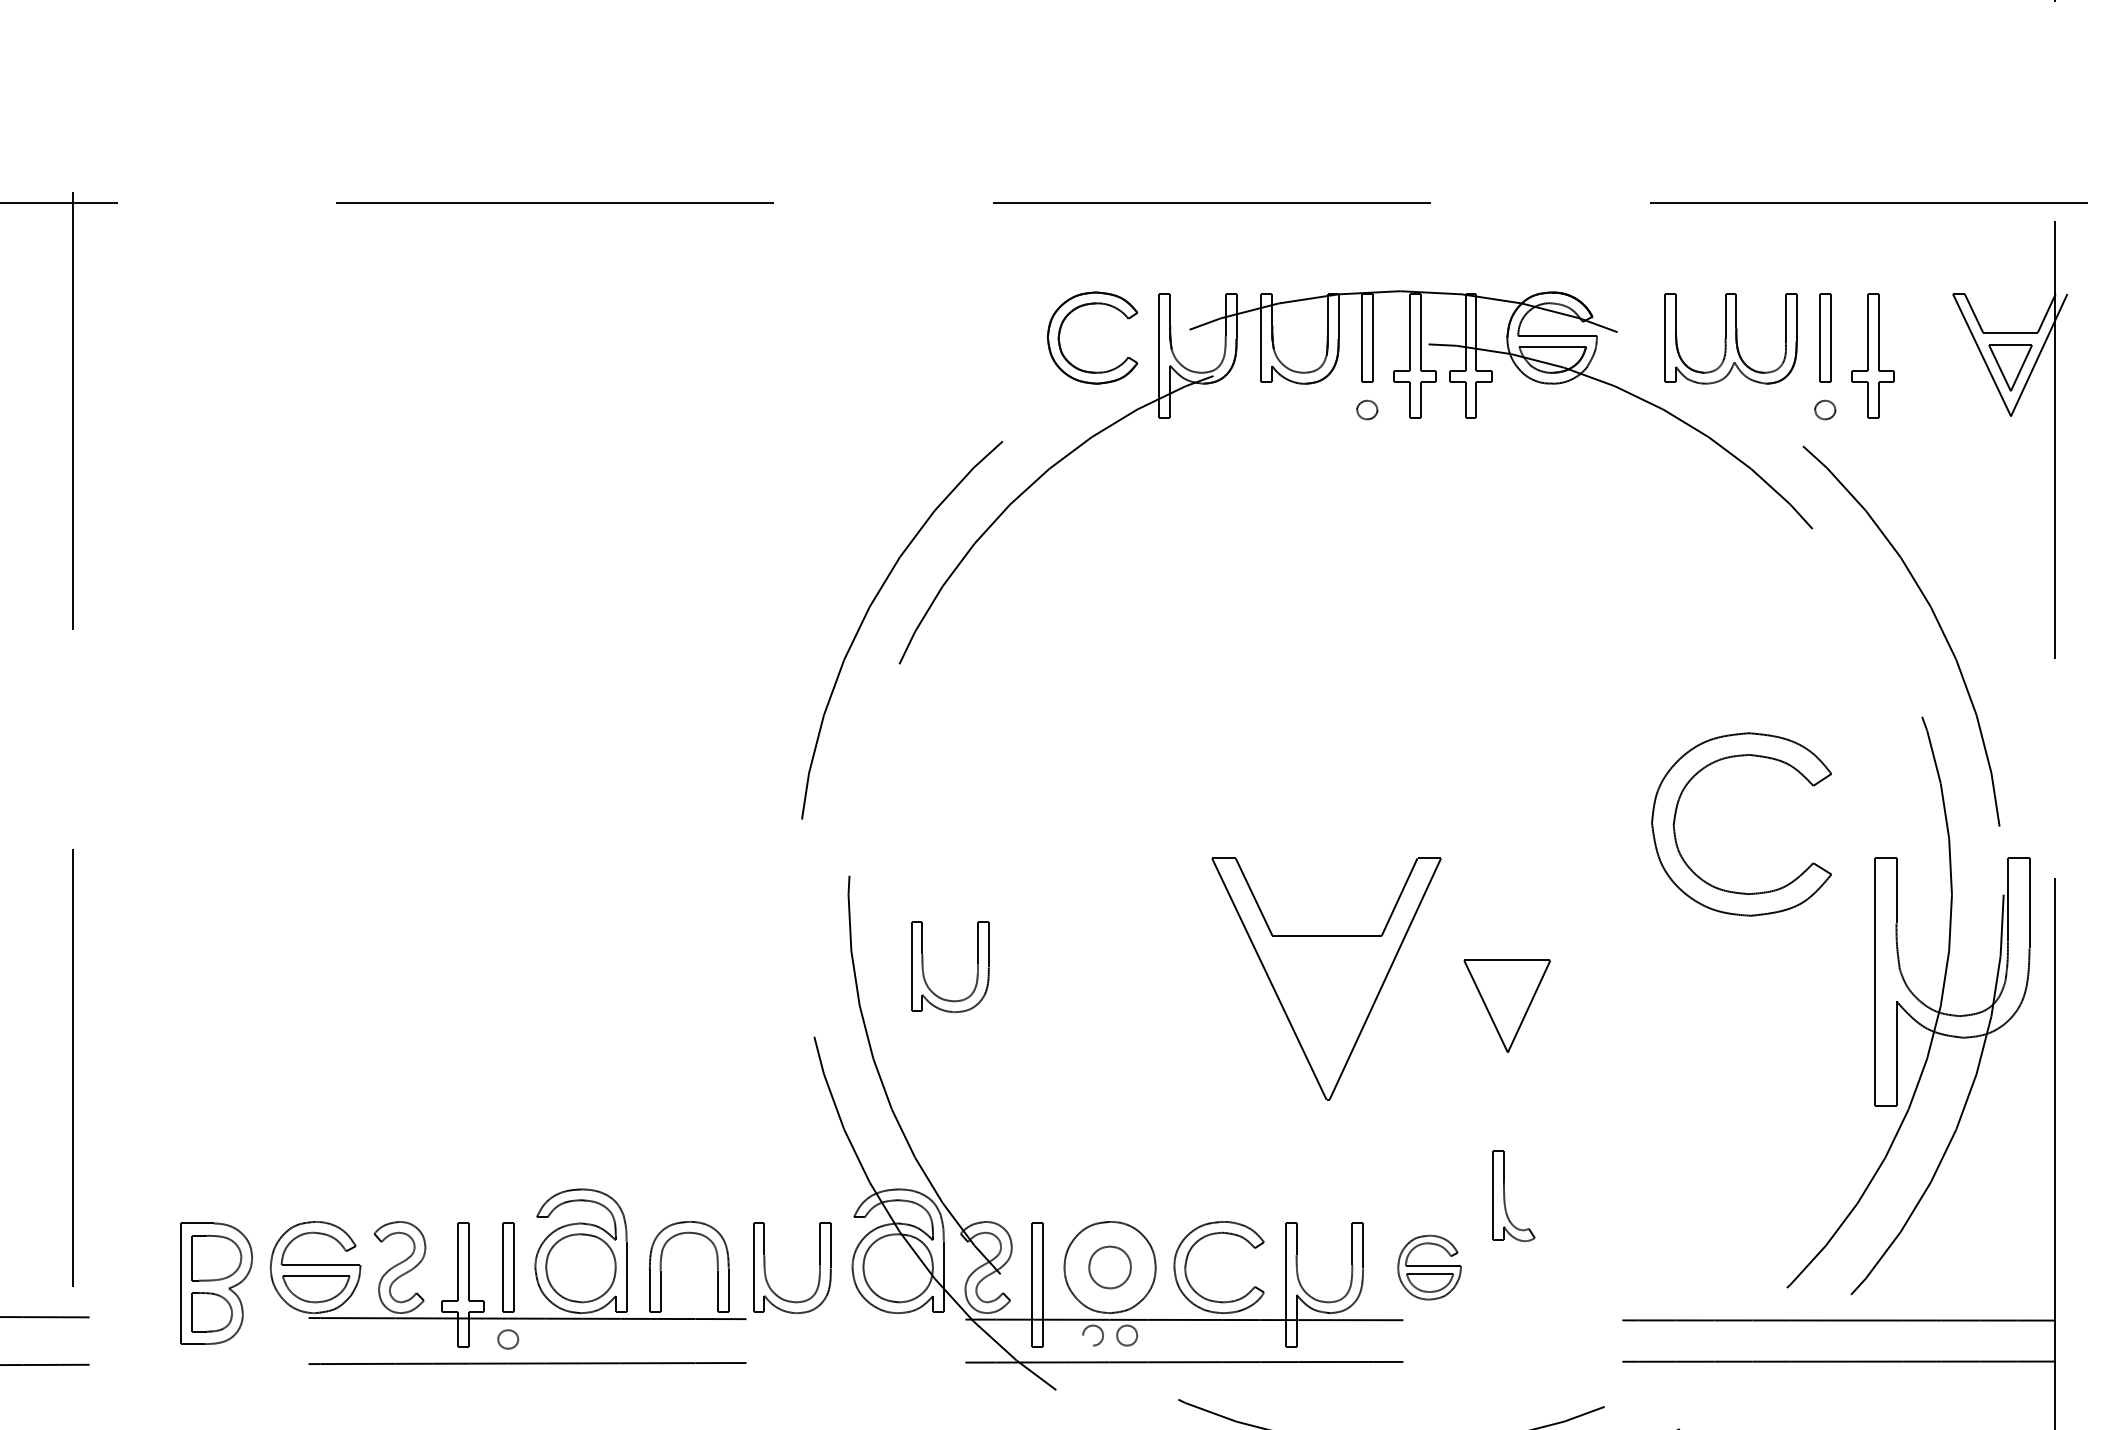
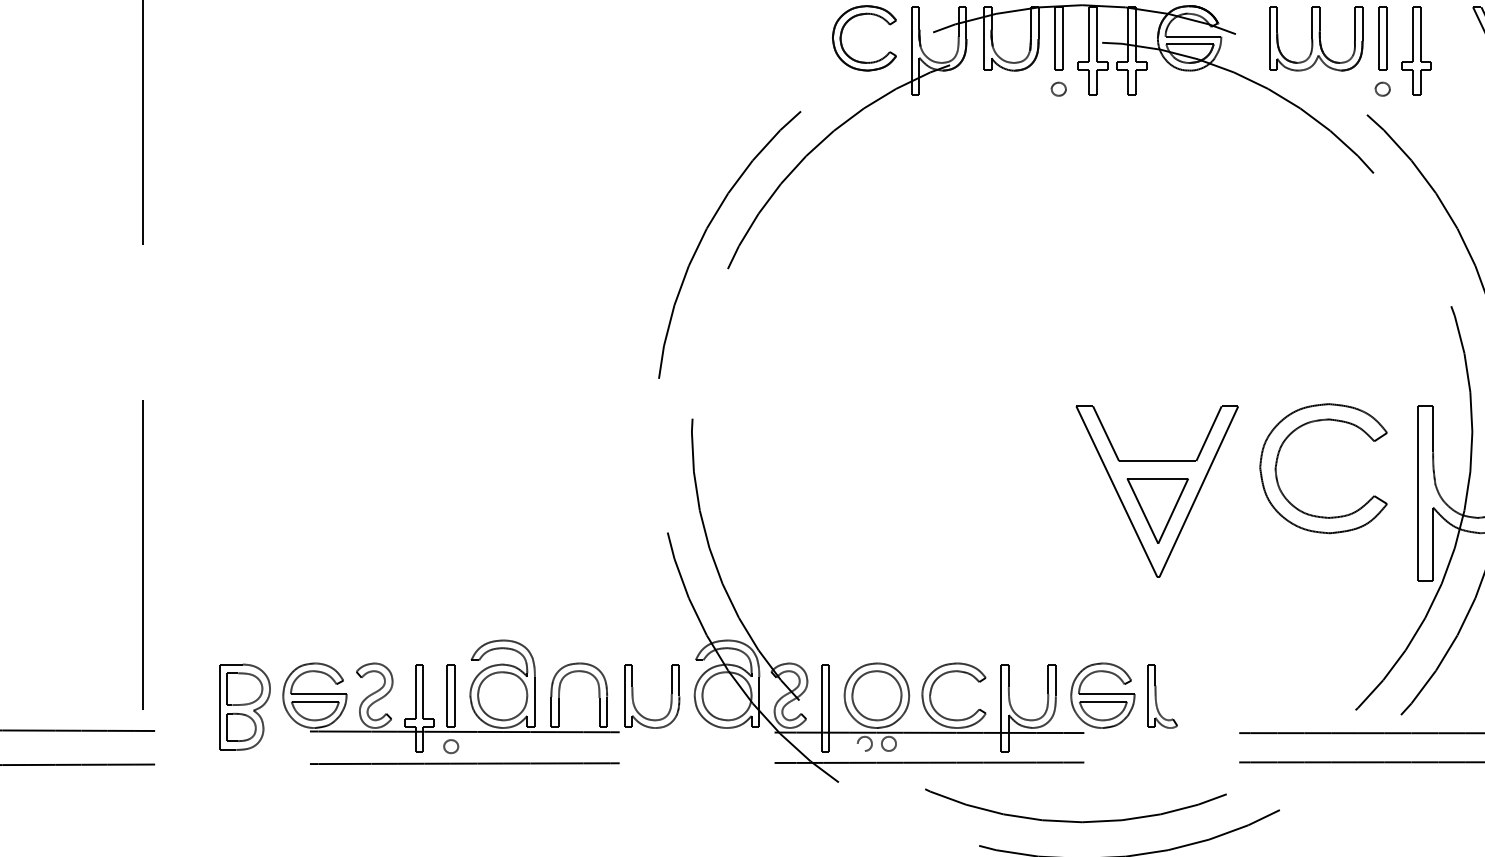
part: (1677, 809) -> (1278, 458), moved
part: (924, 973) -> (745, 487), removed
part: (1326, 978) -> (1157, 491), moved
part: (1505, 1196) -> (1156, 696), moved
part: (1109, 1267) -> (876, 695), size x1.67
part: (1429, 1267) -> (1102, 695), size x1.43

